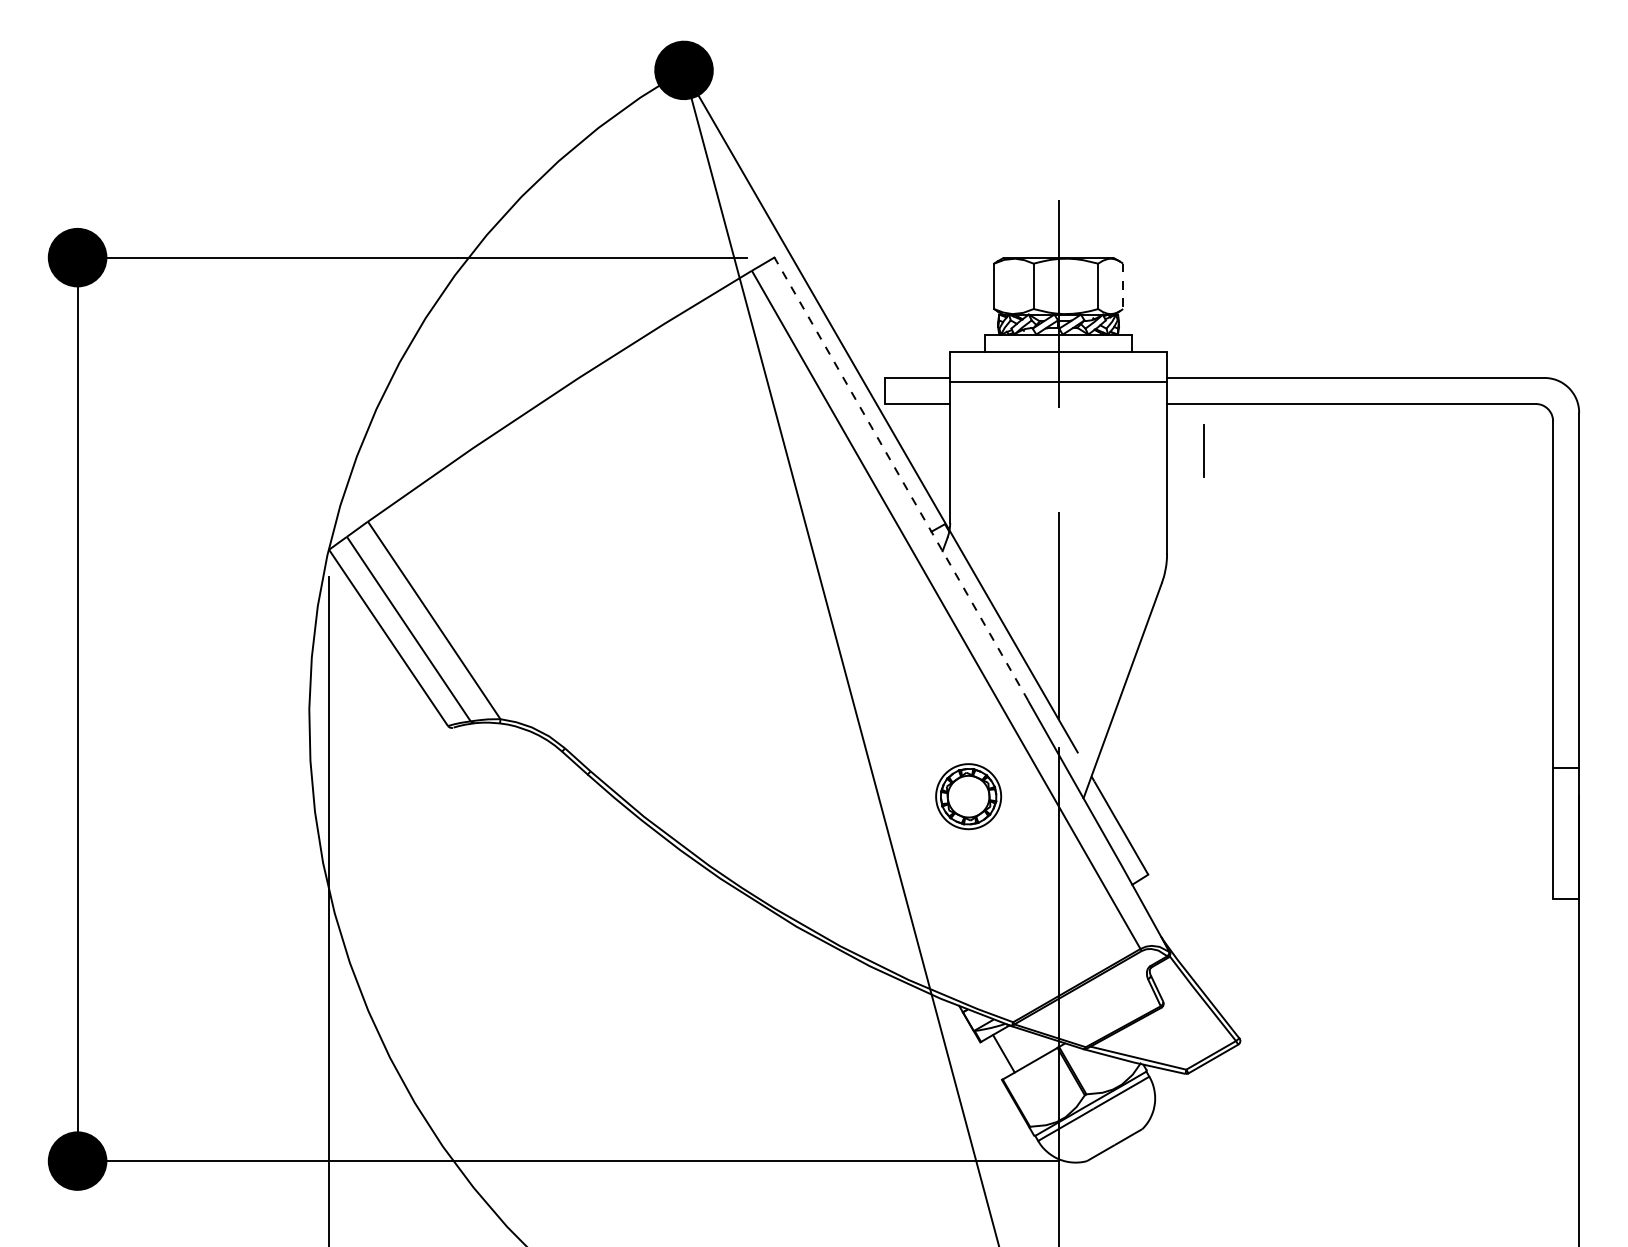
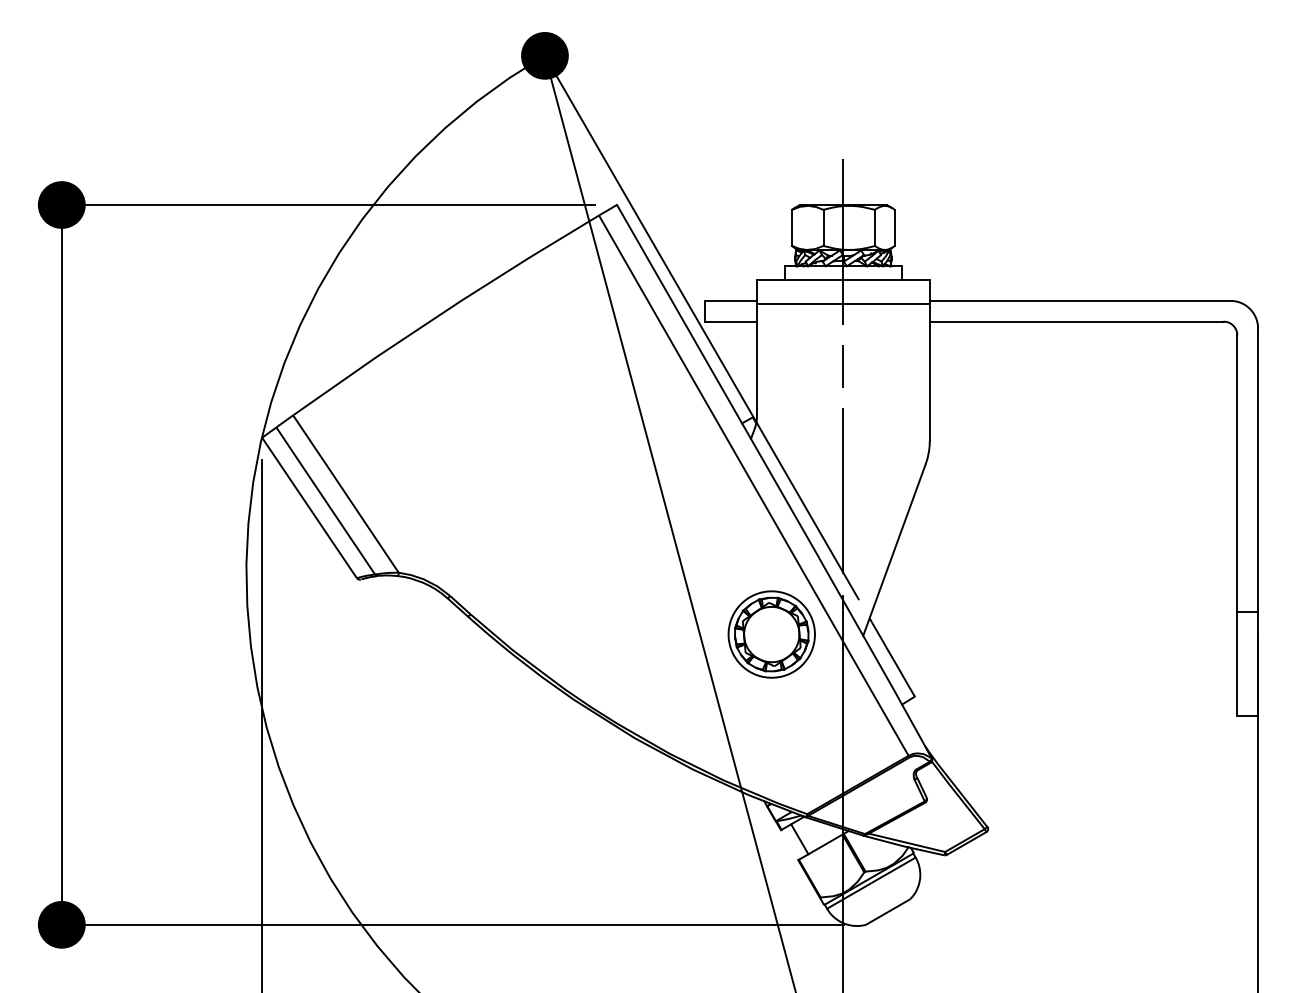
line: (1123, 286) -> (895, 228), dashed -> solid
line: (1203, 450) -> (843, 365), moved
line: (901, 479) -> (718, 381), dashed -> solid
part: (968, 796) -> (771, 634), size x1.67

